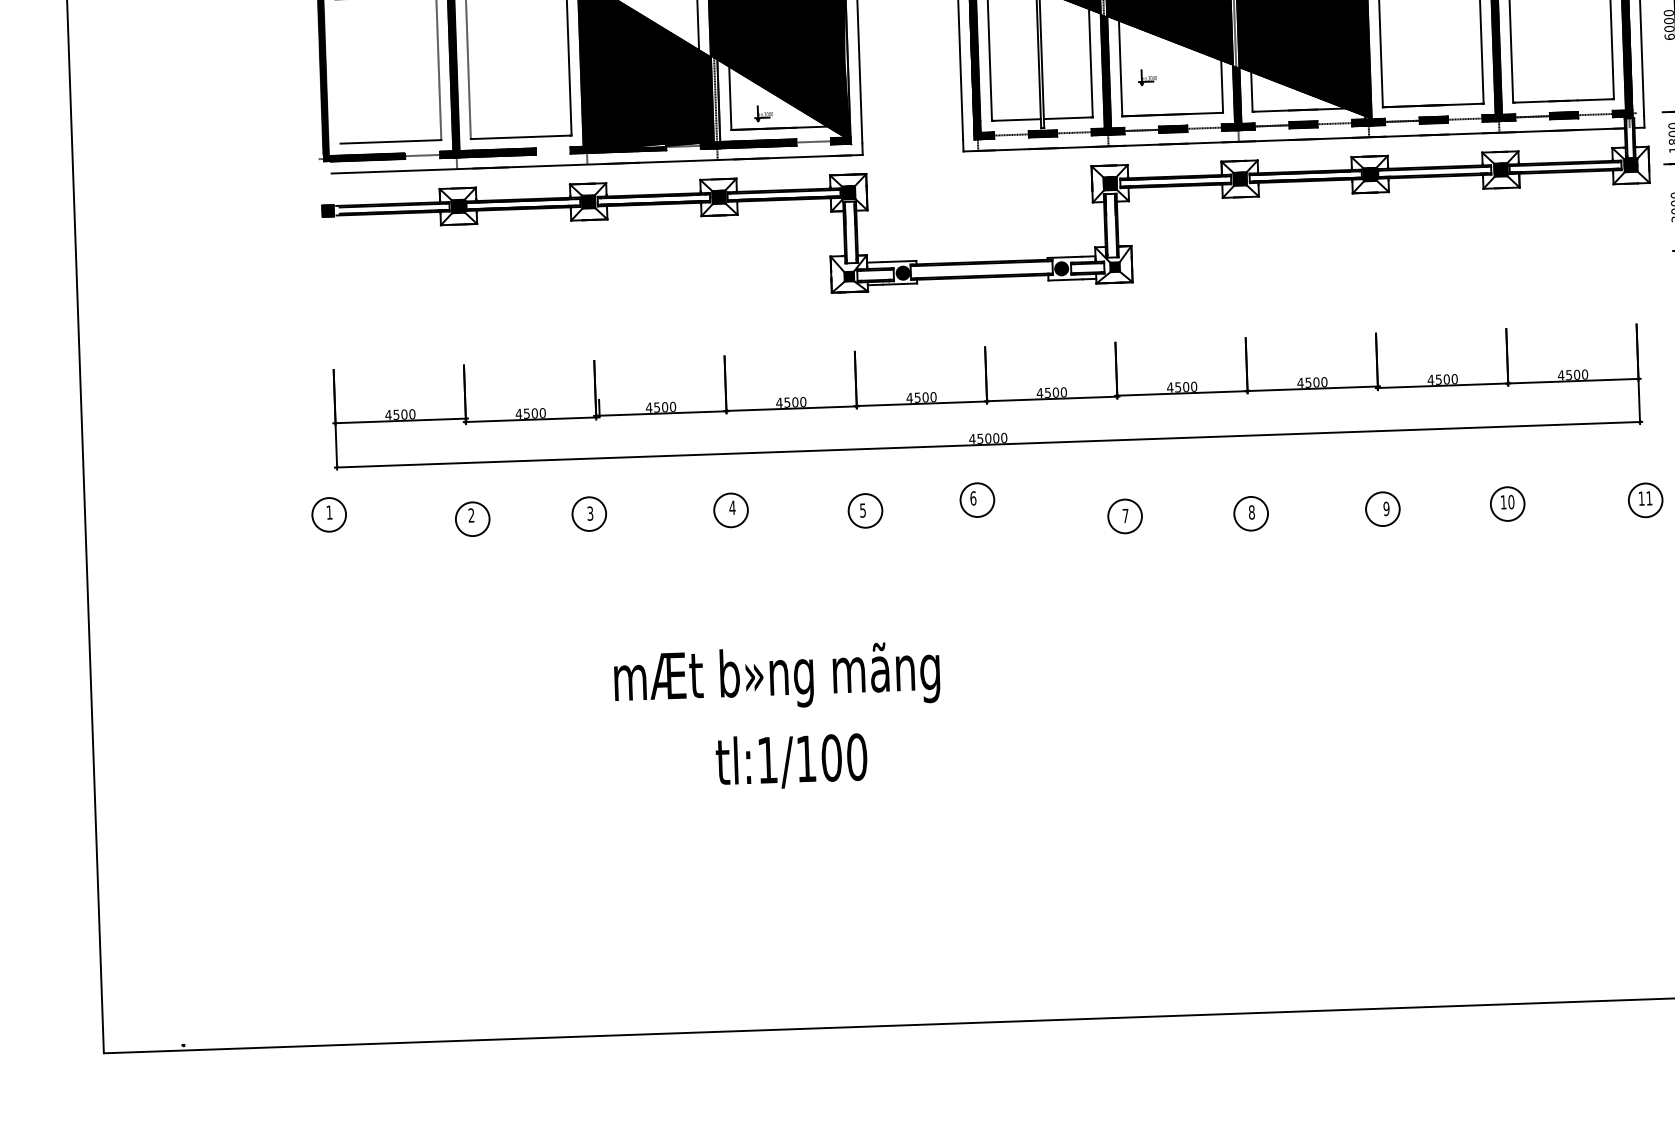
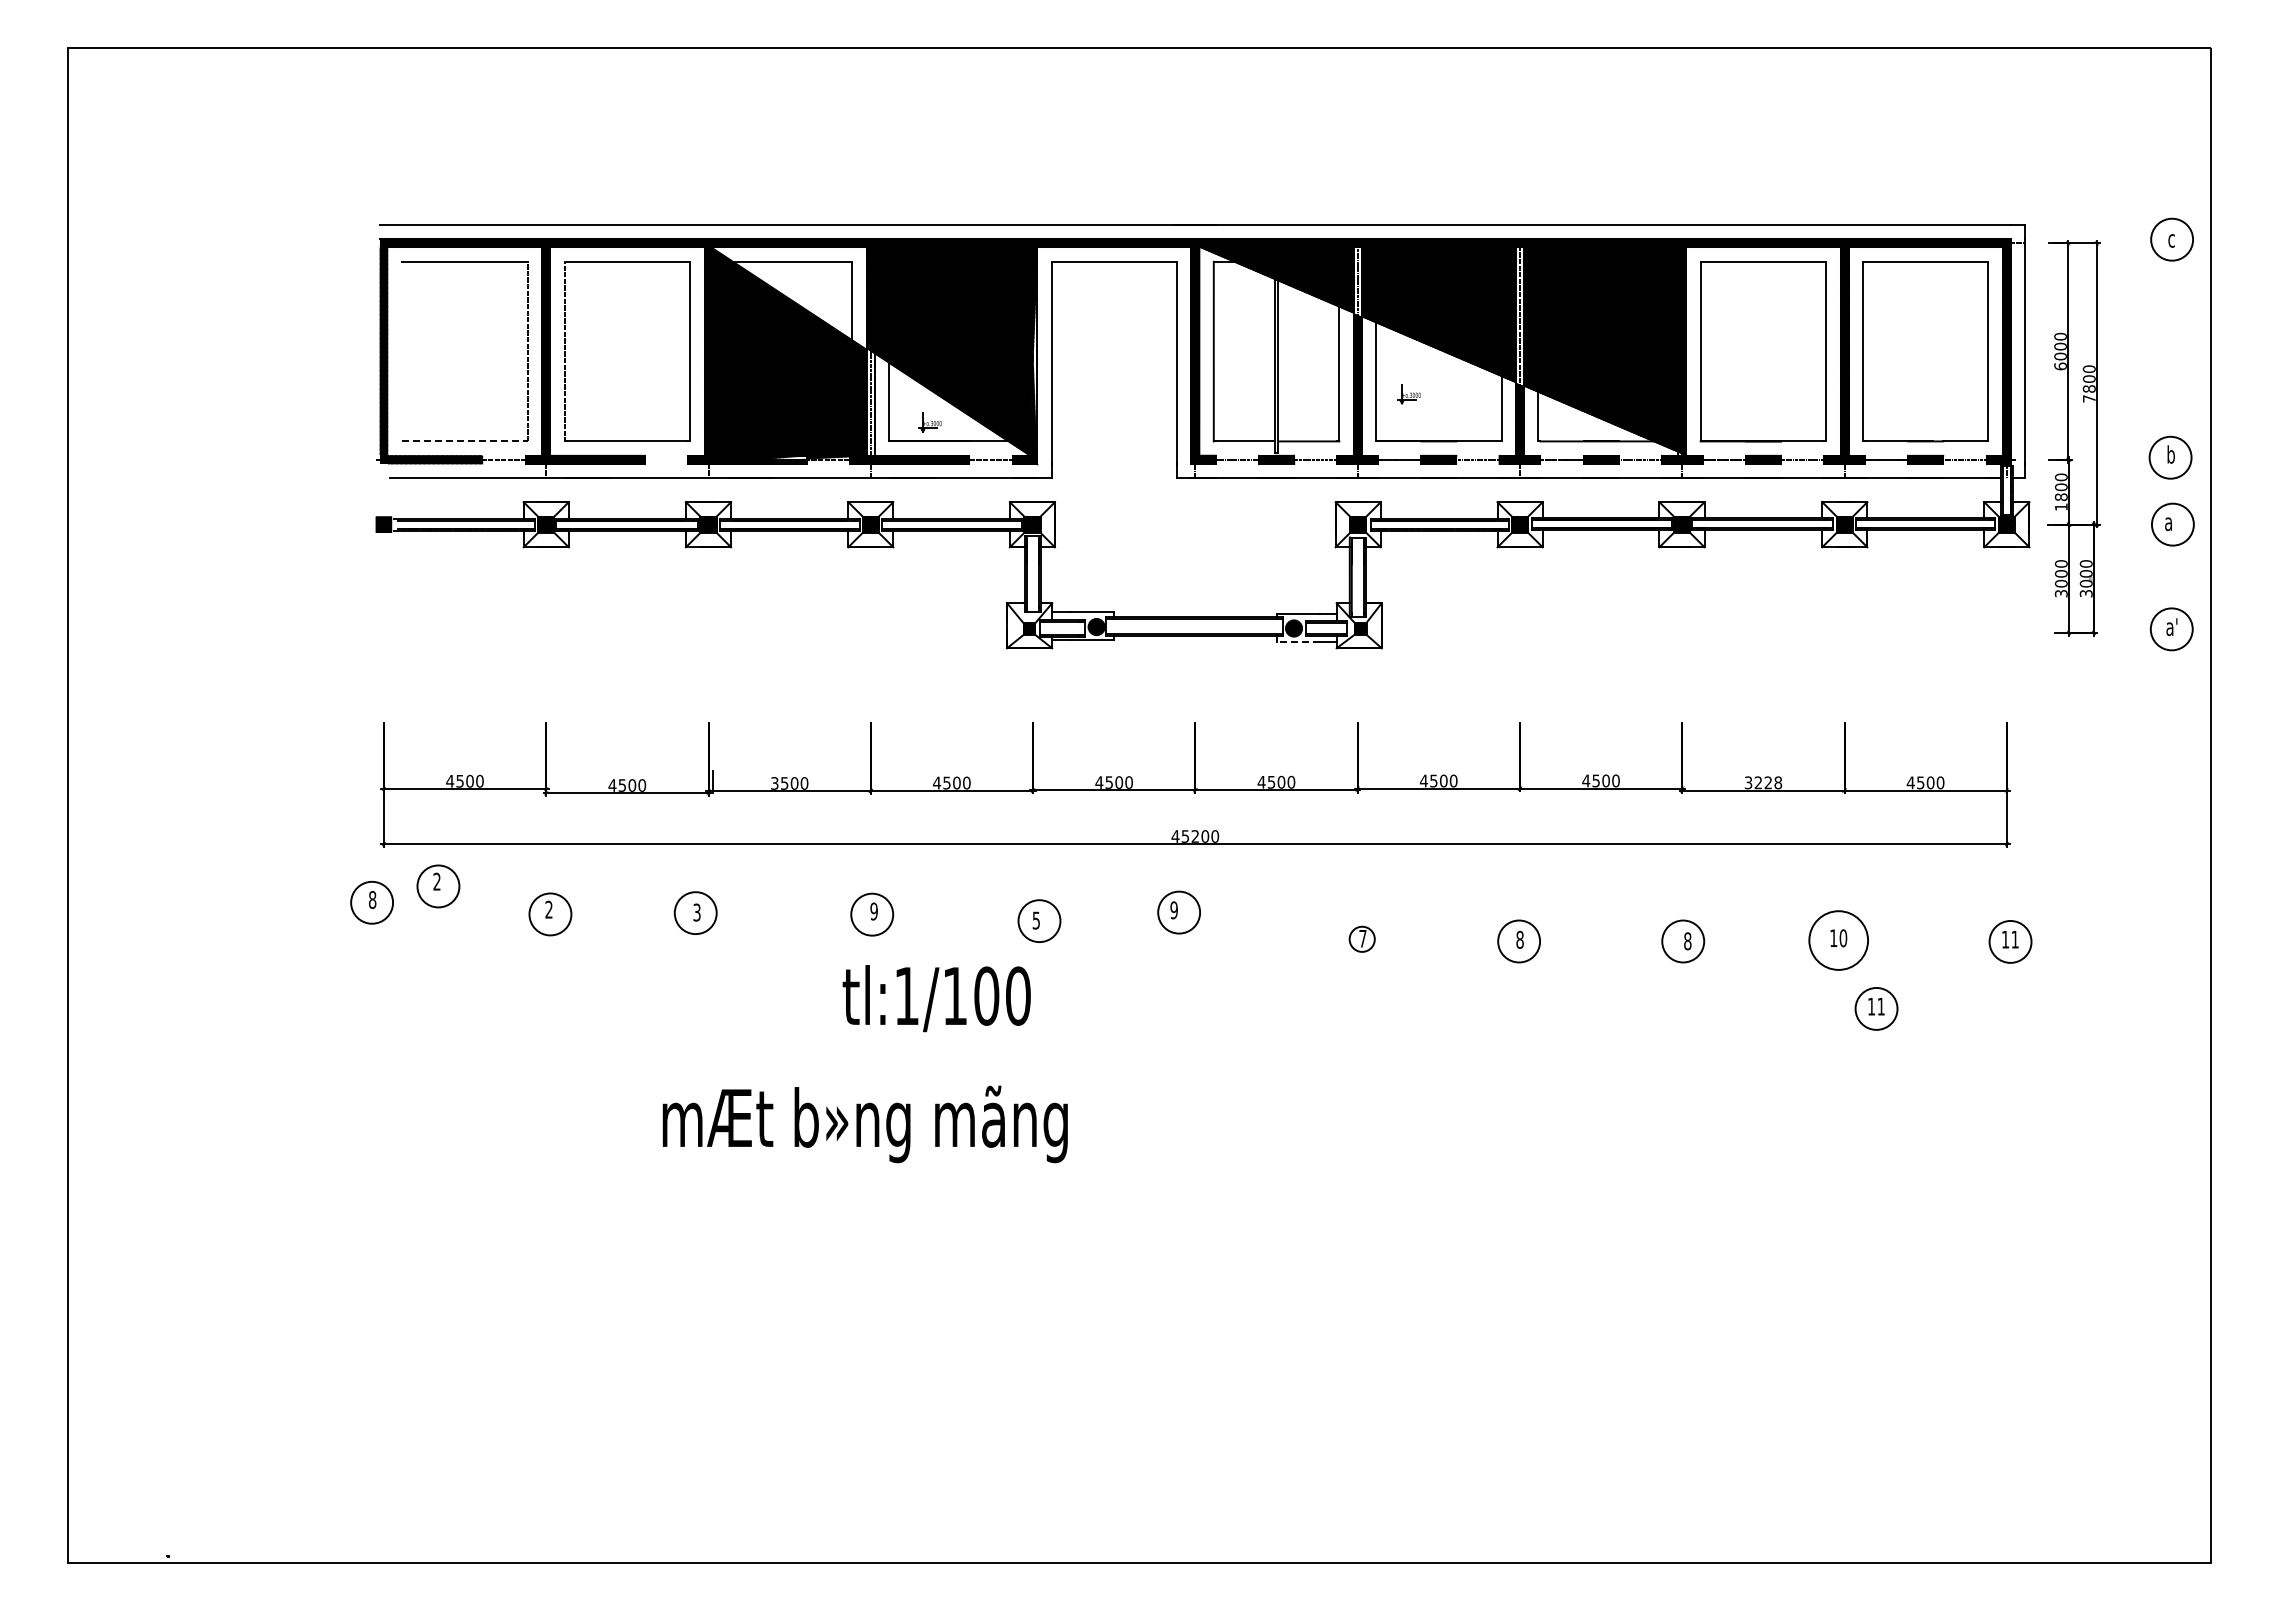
line: (391, 141) -> (465, 441), solid -> dashed
line: (1064, 279) -> (1297, 642), solid -> dashed
text: (1442, 379) -> (1763, 782), 4500 -> 3228
text: (648, 407) -> (774, 783), 4500 -> 3500
text: (988, 438) -> (1195, 836), 45000 -> 45200
text: (973, 498) -> (1174, 910), 6 -> 9
part: (382, 499) -> (438, 886), added
circle: (1507, 504) -> (1838, 940), size x1.4
text: (732, 507) -> (874, 911), 4 -> 9
text: (1386, 509) -> (1687, 941), 9 -> 8
text: (329, 512) -> (372, 899), 1 -> 8
circle: (1125, 516) -> (1362, 939), size x0.6
part: (1539, 557) -> (1876, 1008), added
text: (776, 677) -> (864, 1124), moved
text: (791, 761) -> (936, 998), moved

